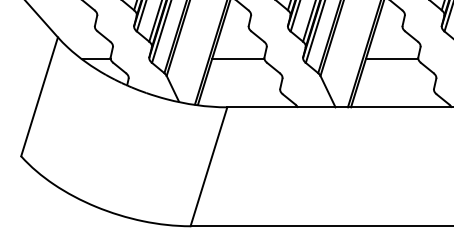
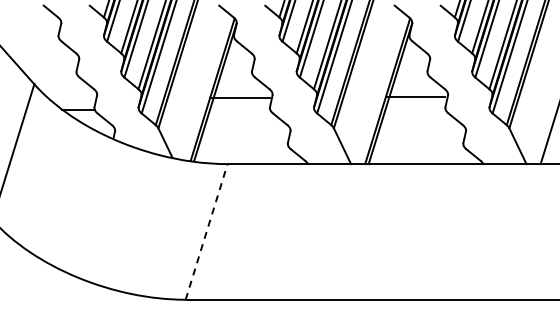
line: (237, 59) -> (239, 97), moved
line: (392, 59) -> (415, 96), moved
line: (208, 166) -> (206, 231), solid -> dashed

